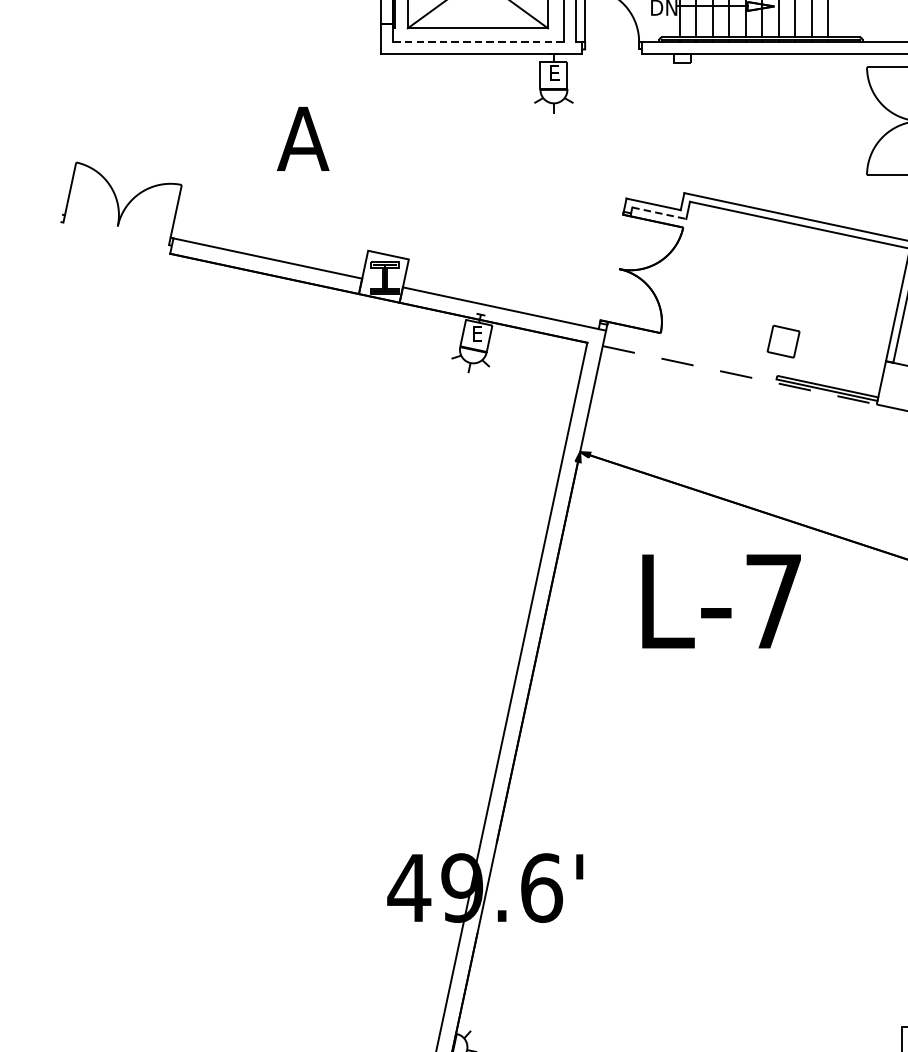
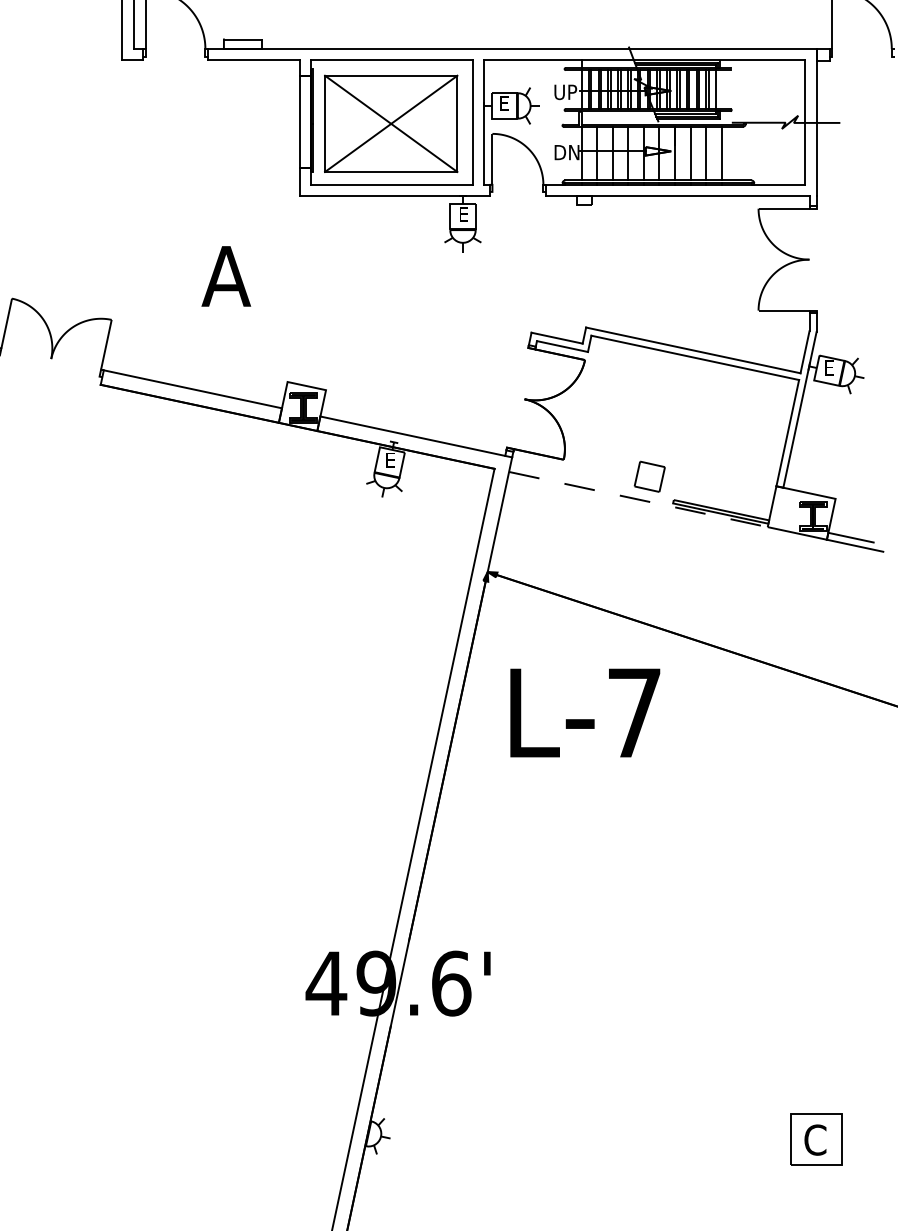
line: (478, 41) -> (391, 184), dashed -> solid
line: (659, 213) -> (562, 346), dashed -> solid
part: (783, 341) -> (649, 476), moved
text: (721, 600) -> (585, 712), moved

